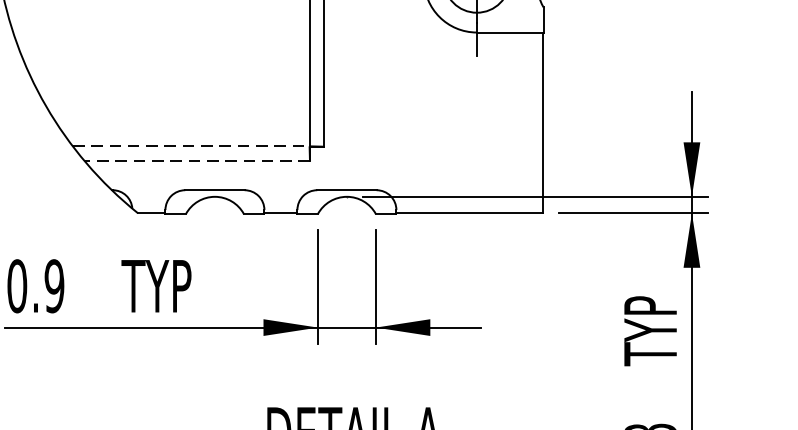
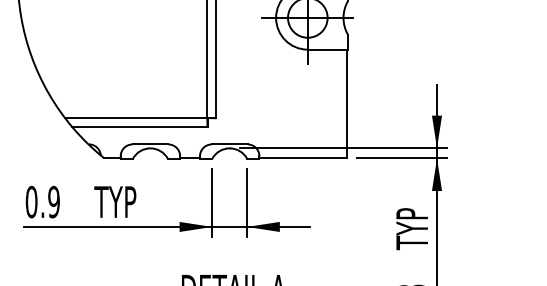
line: (191, 147) -> (136, 118), dashed -> solid
line: (196, 160) -> (139, 126), dashed -> solid

